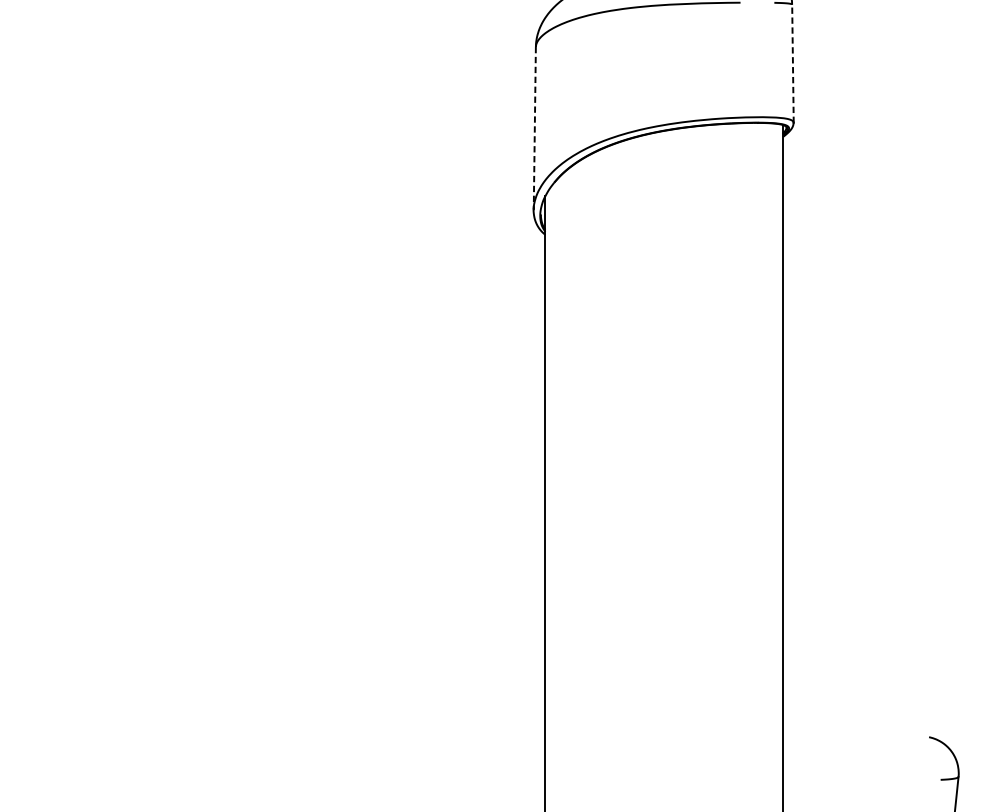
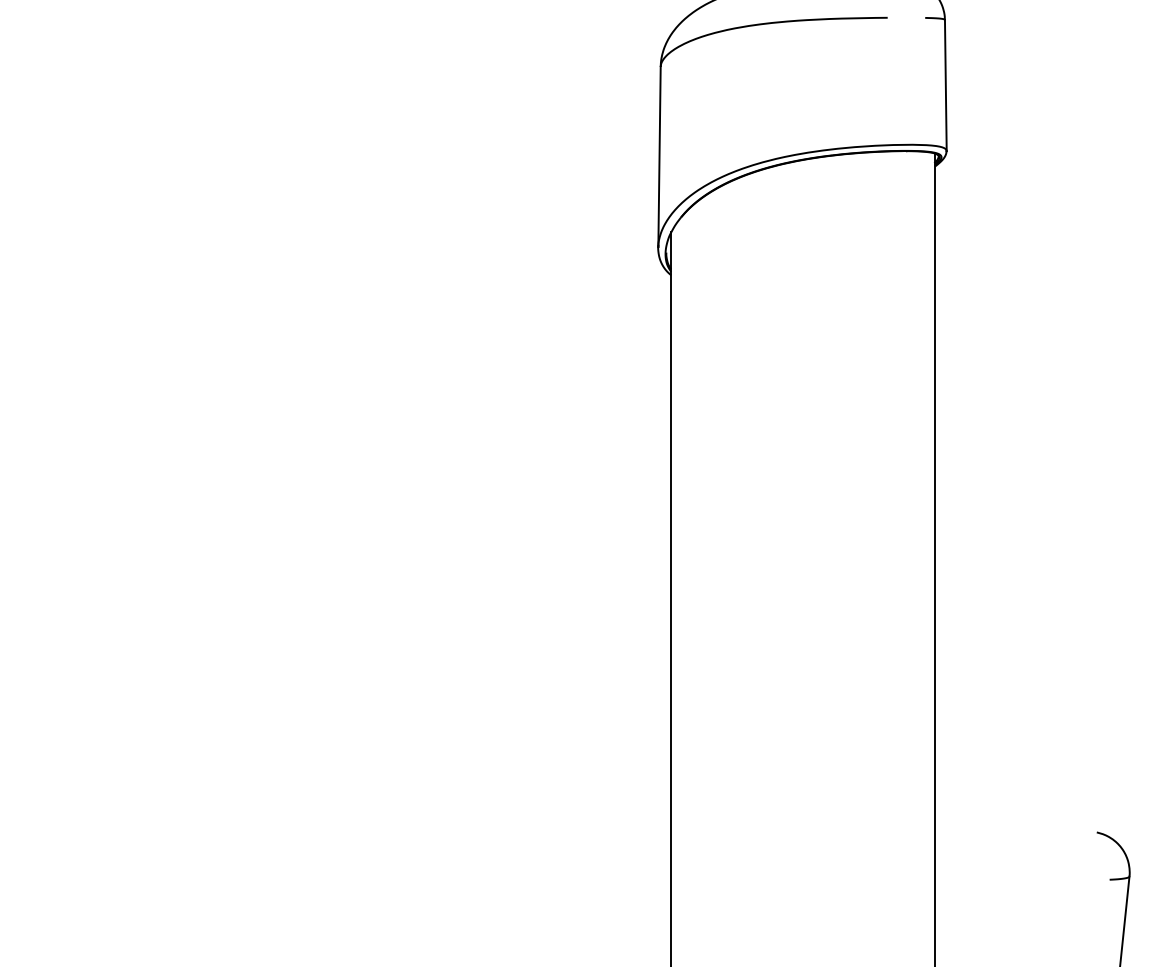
line: (792, 63) -> (945, 85), dashed -> solid
line: (534, 128) -> (659, 157), dashed -> solid

